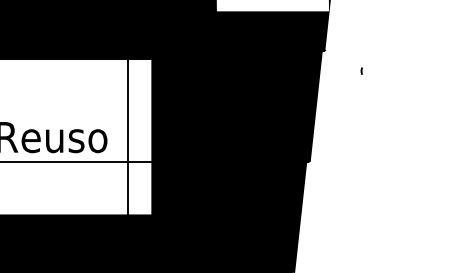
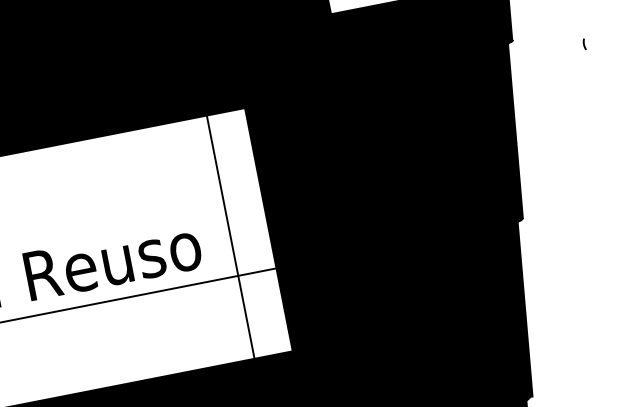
part: (361, 70) -> (583, 43), moved

